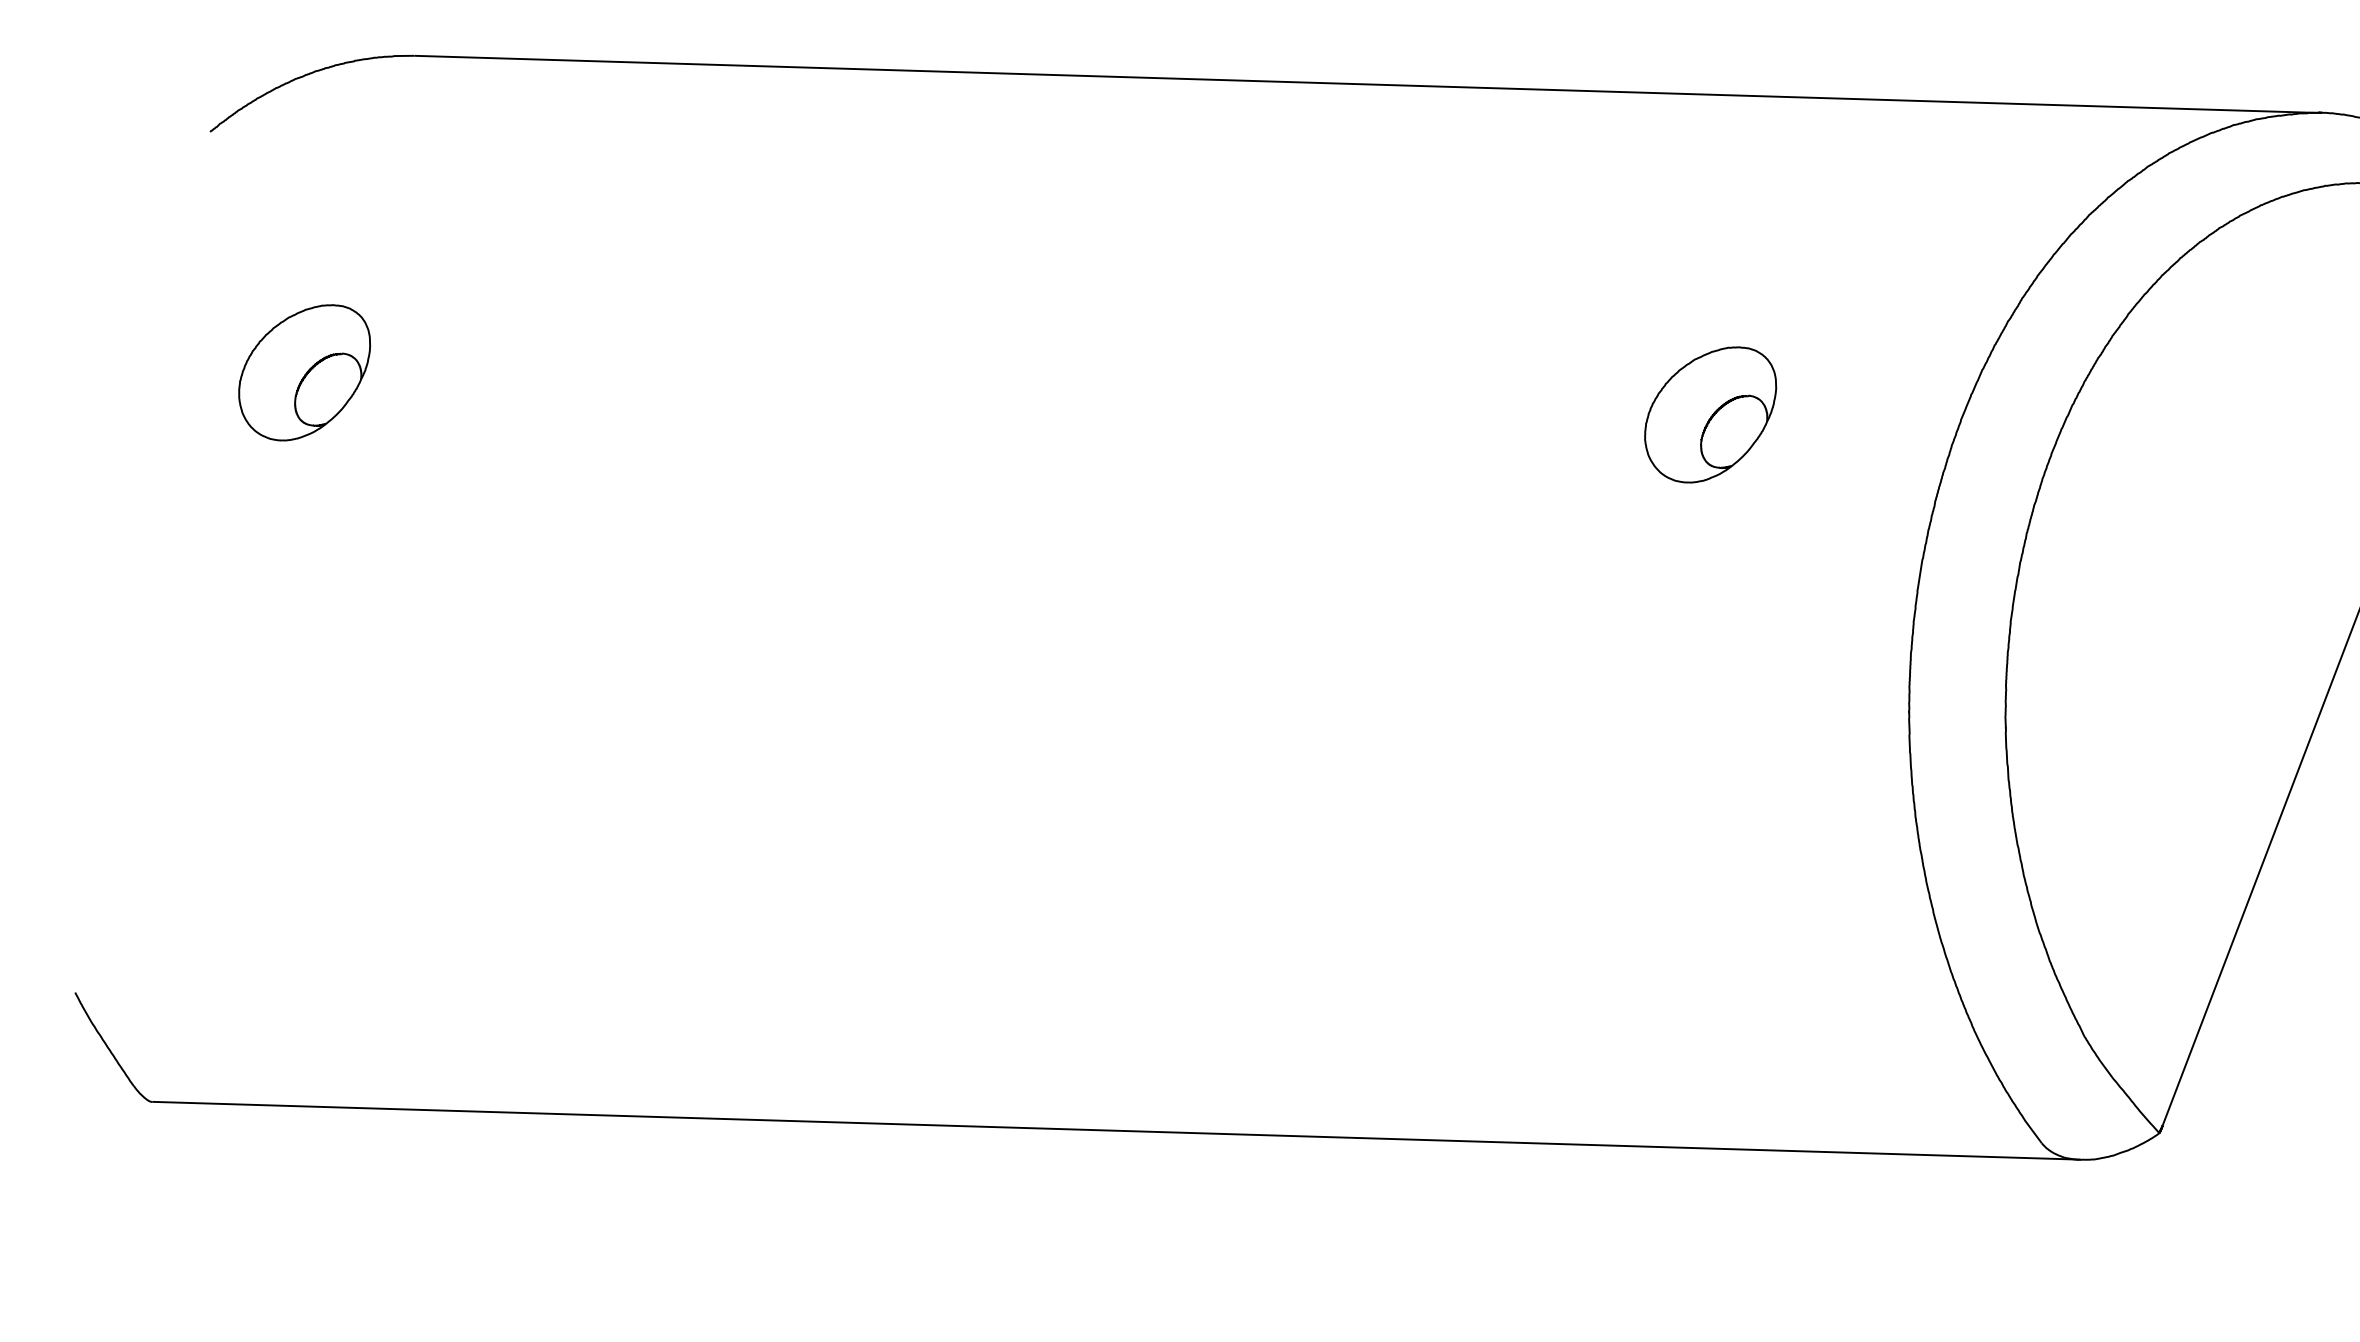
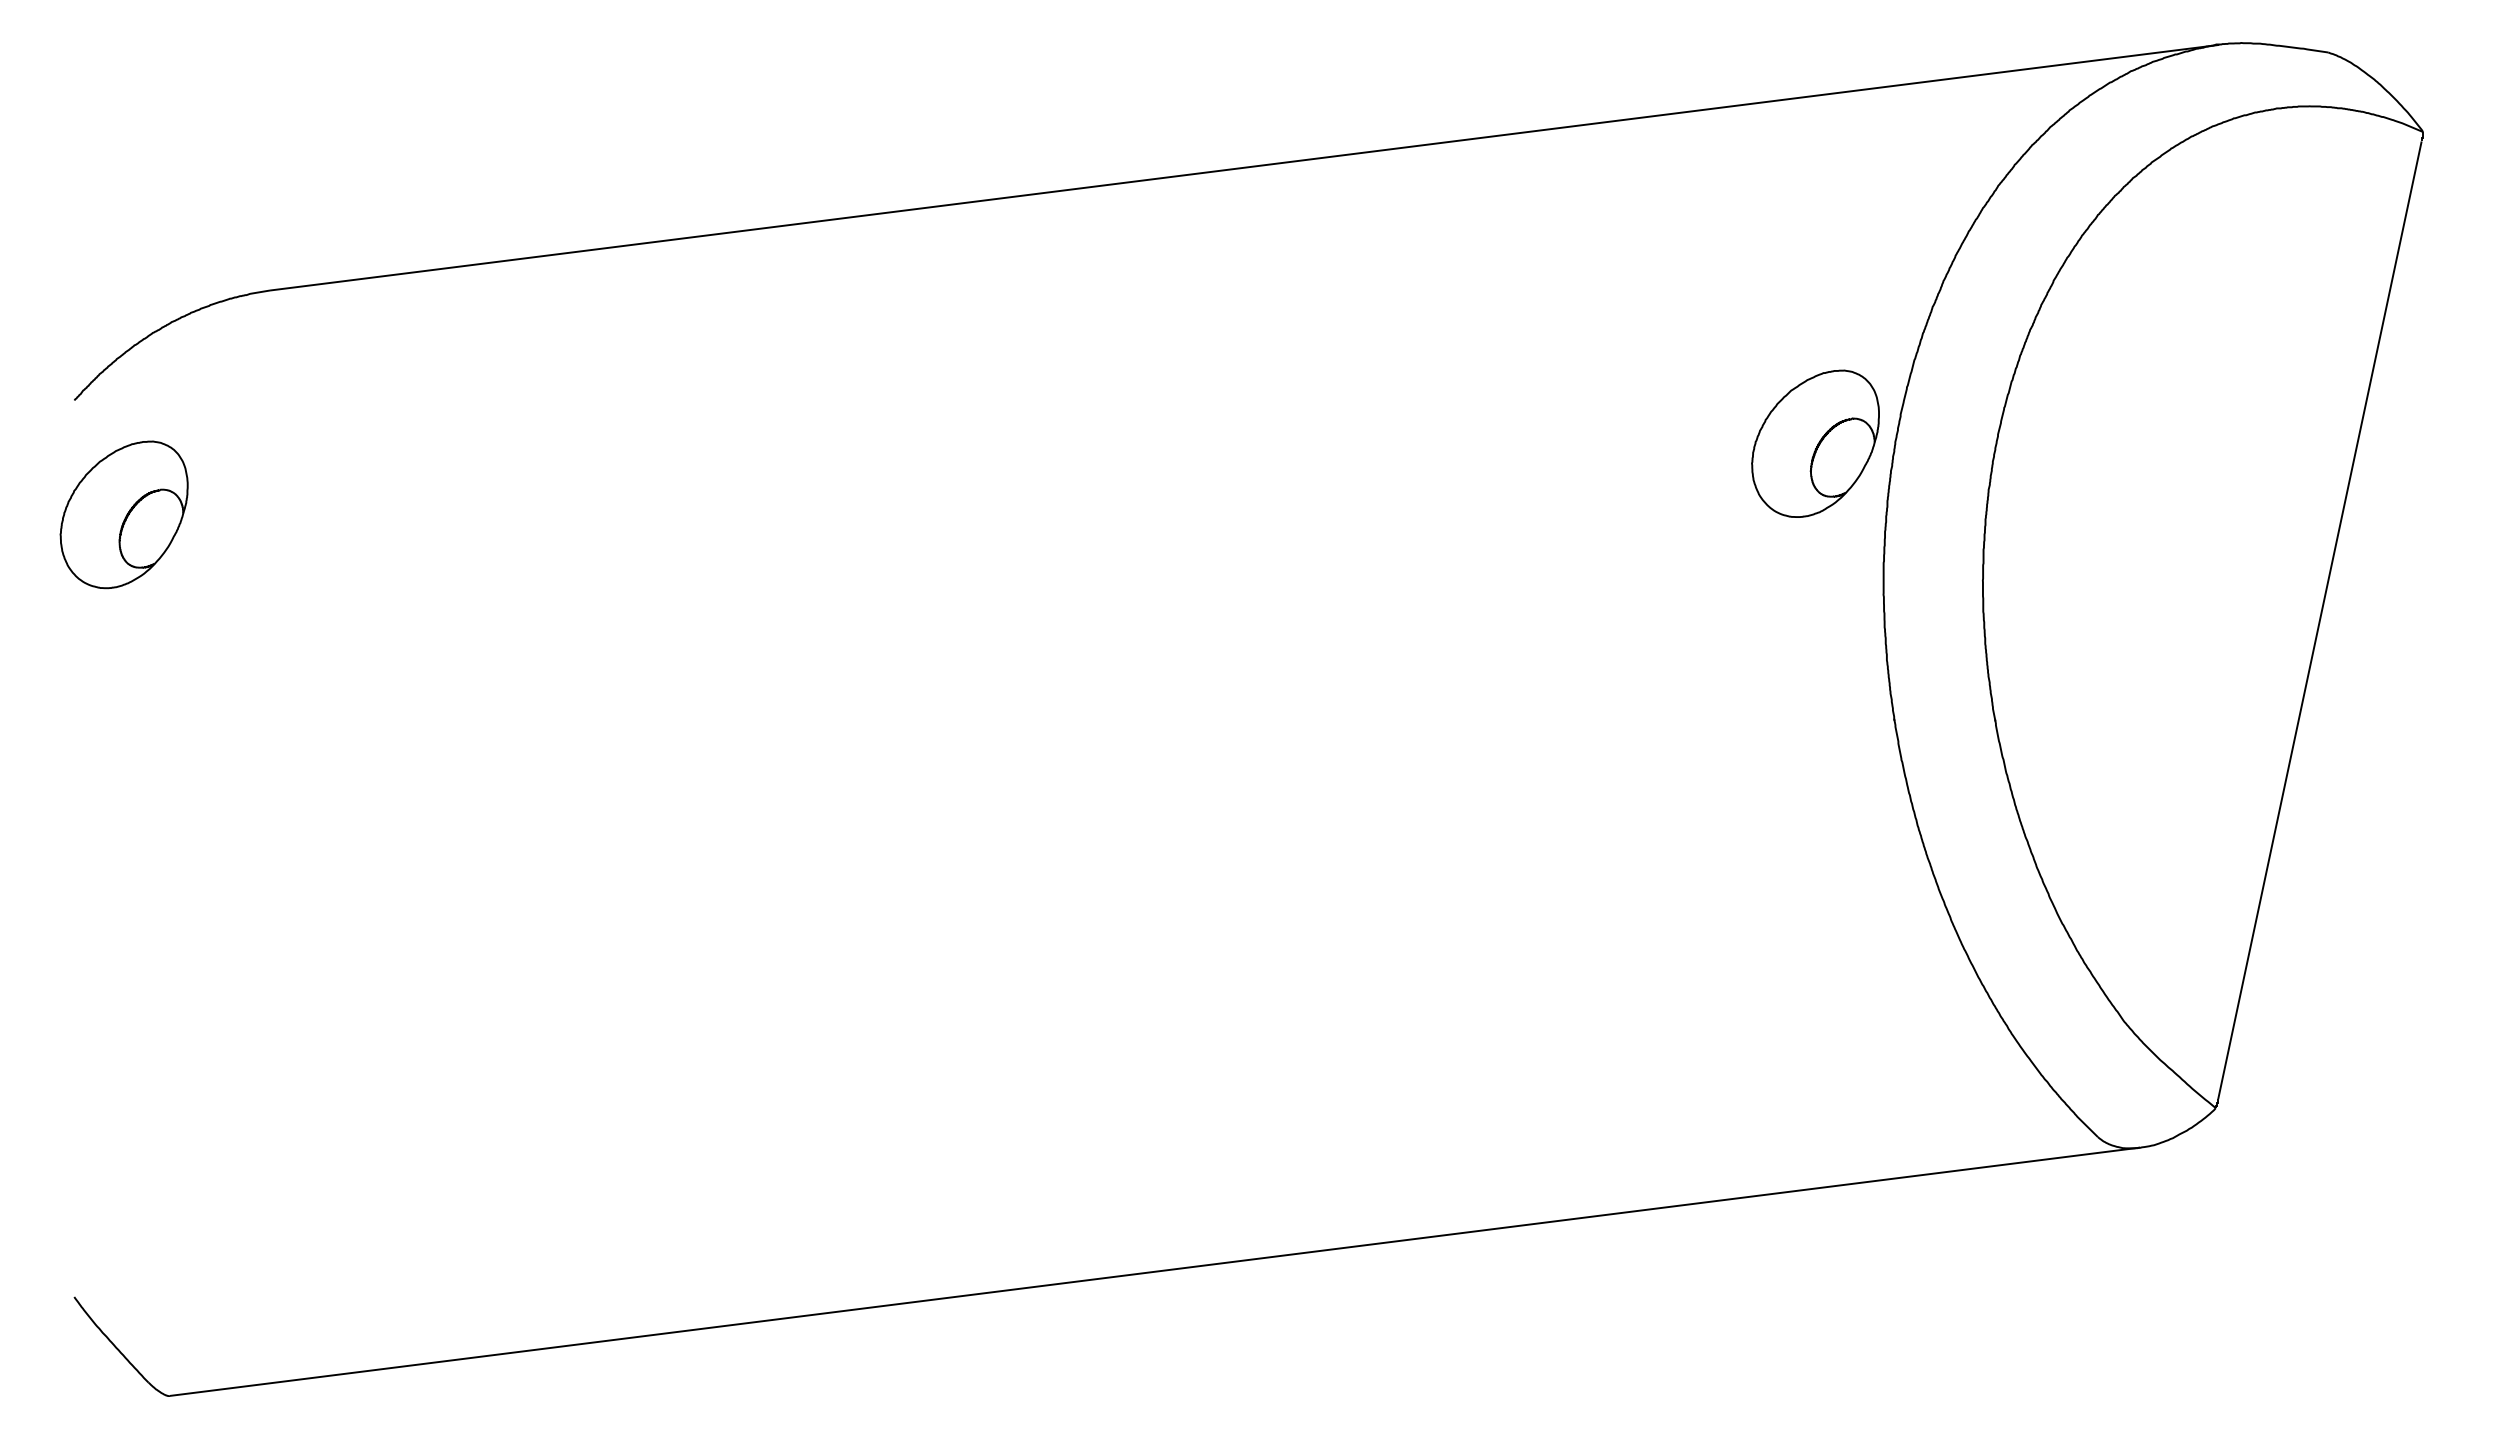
part: (303, 371) -> (123, 514), moved
part: (1710, 414) -> (1815, 443), moved

